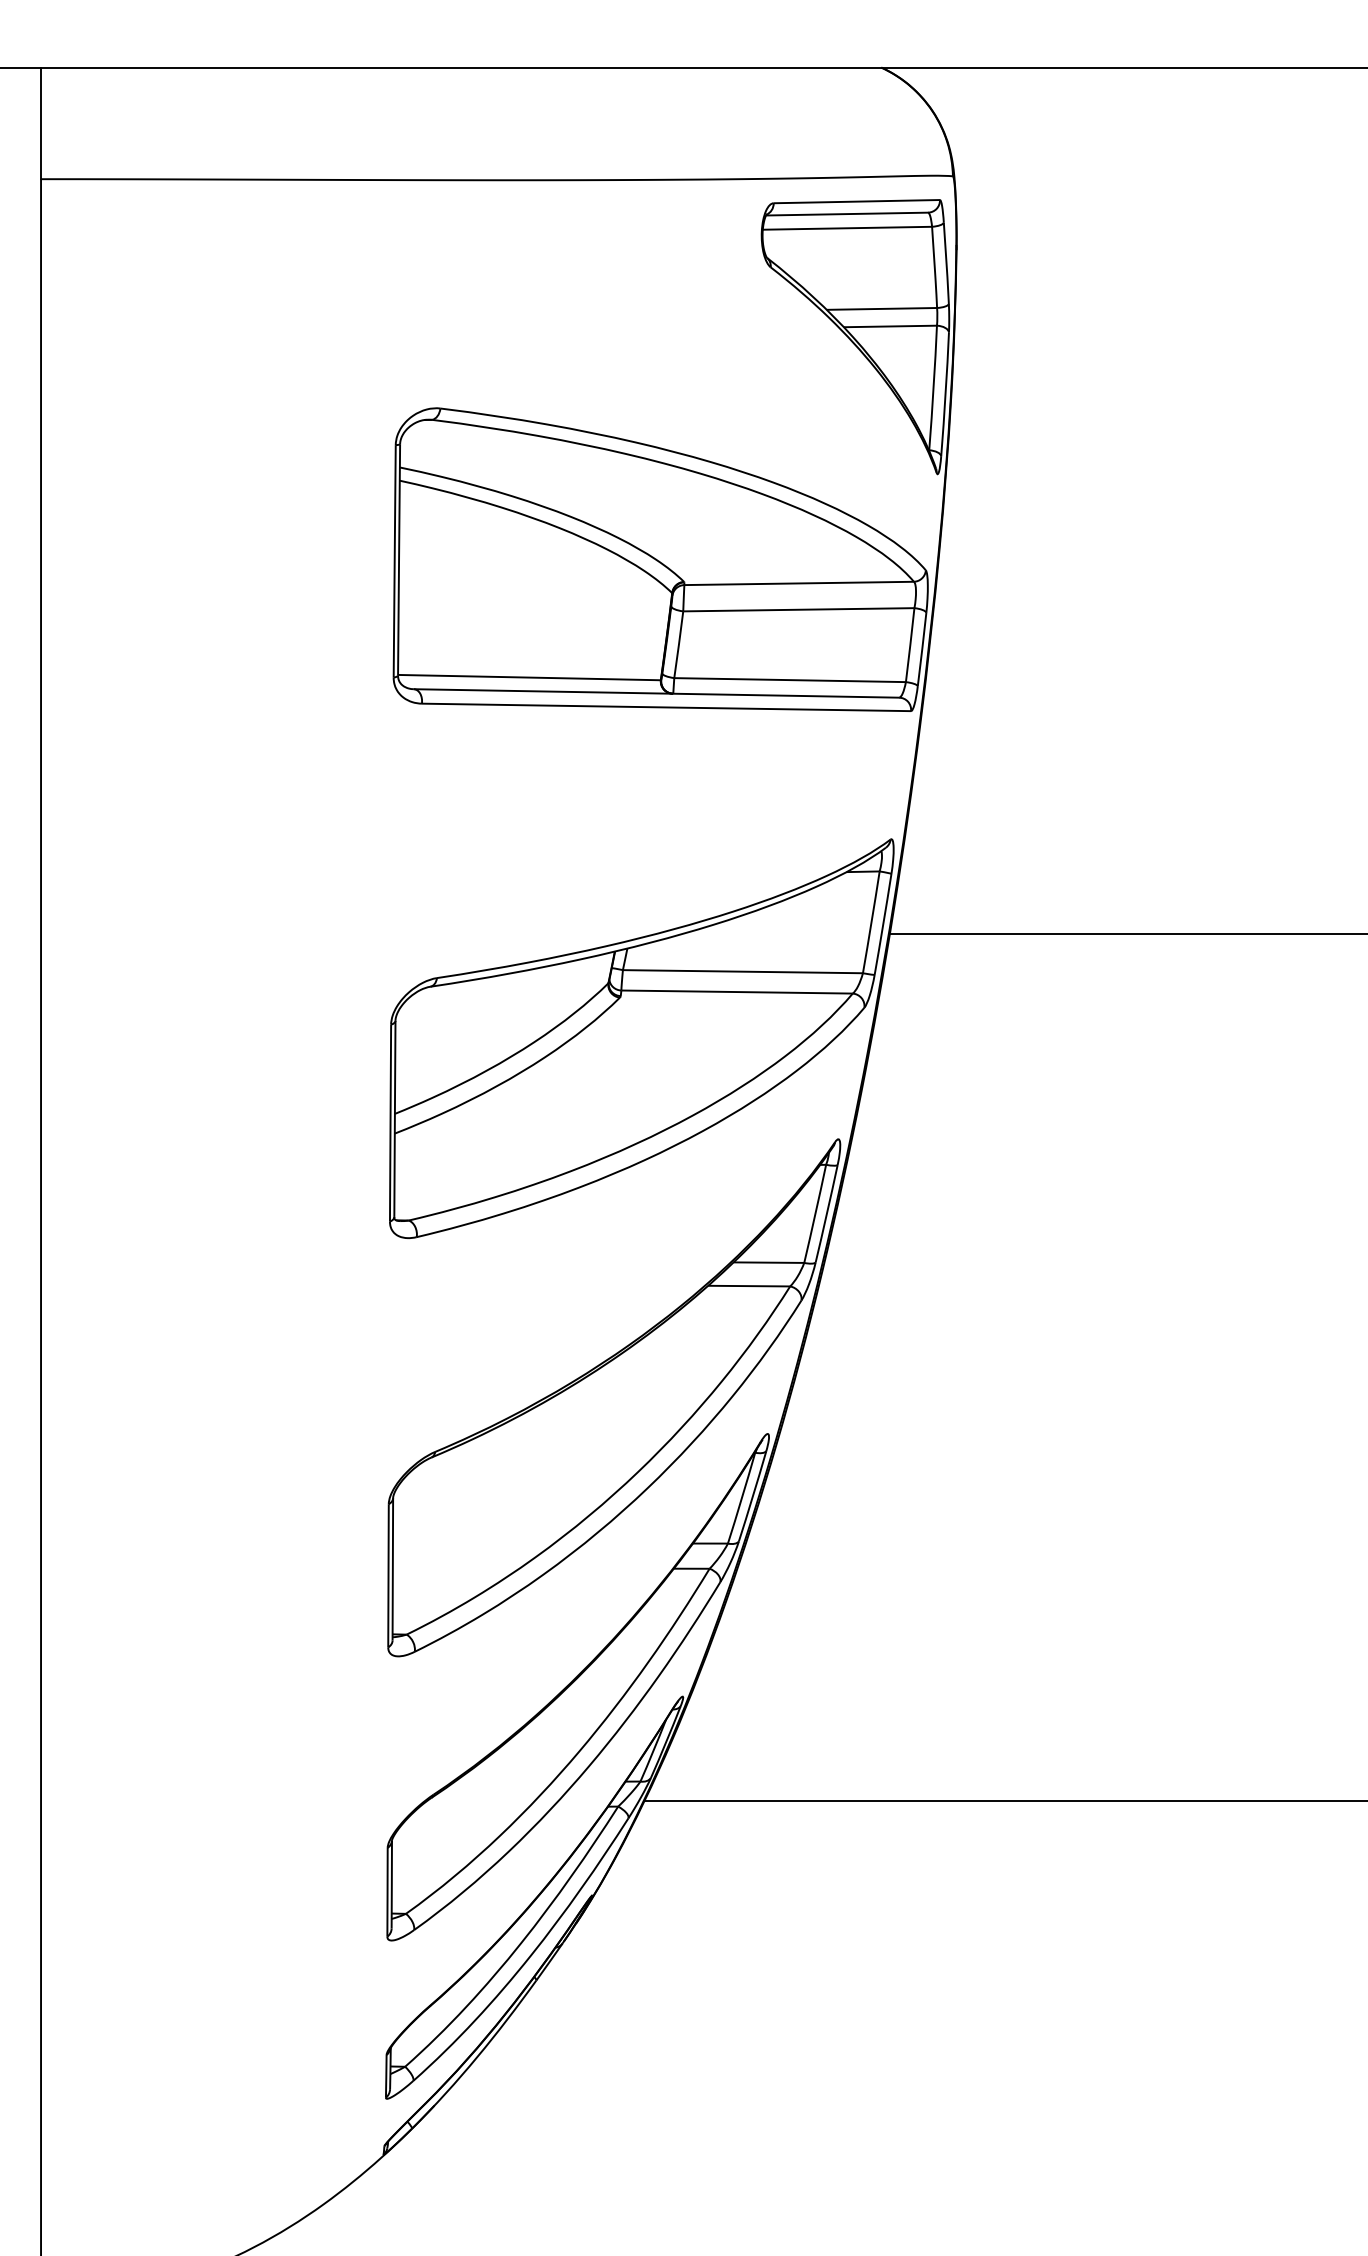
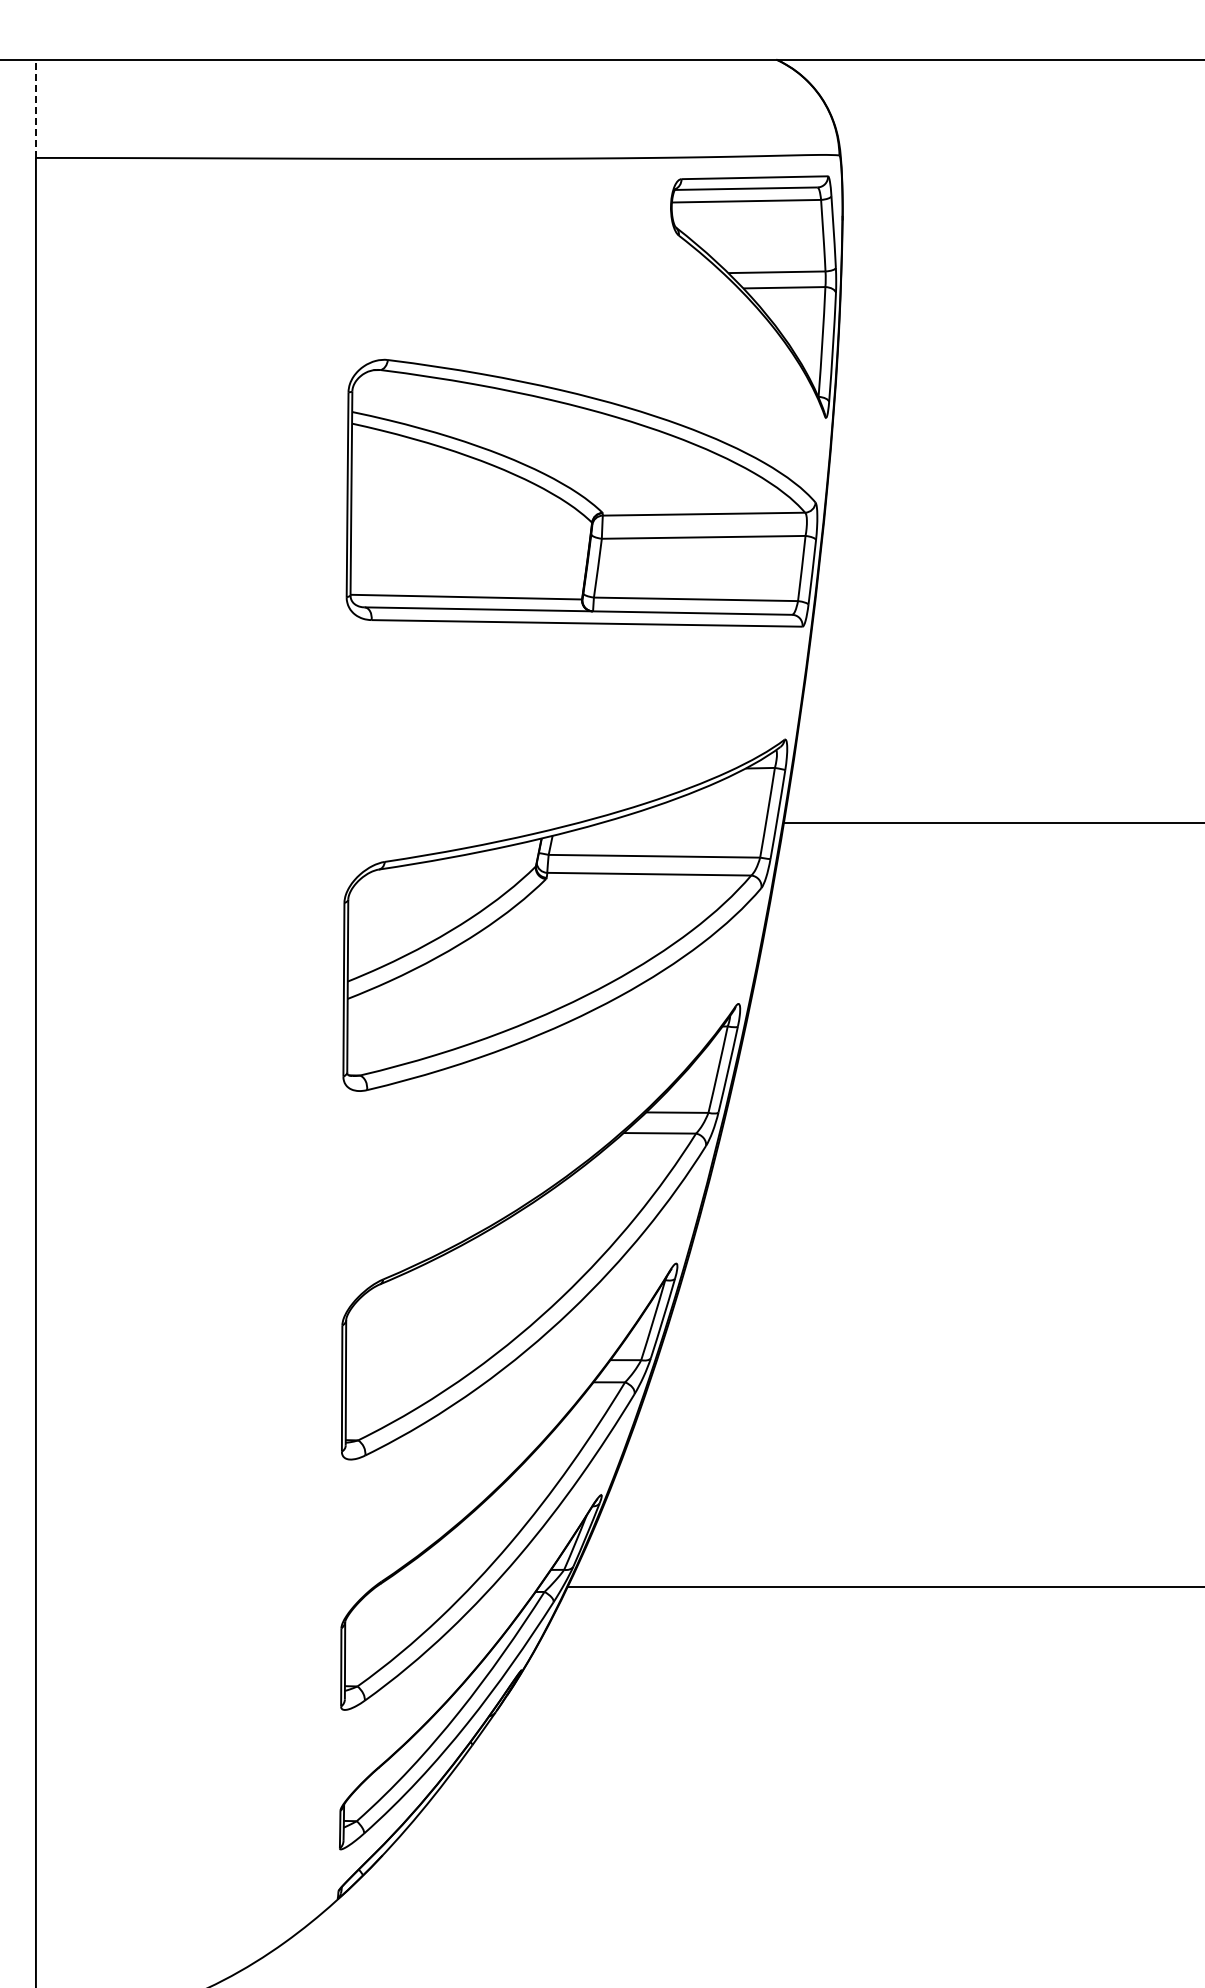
line: (40, 123) -> (35, 108), solid -> dashed

